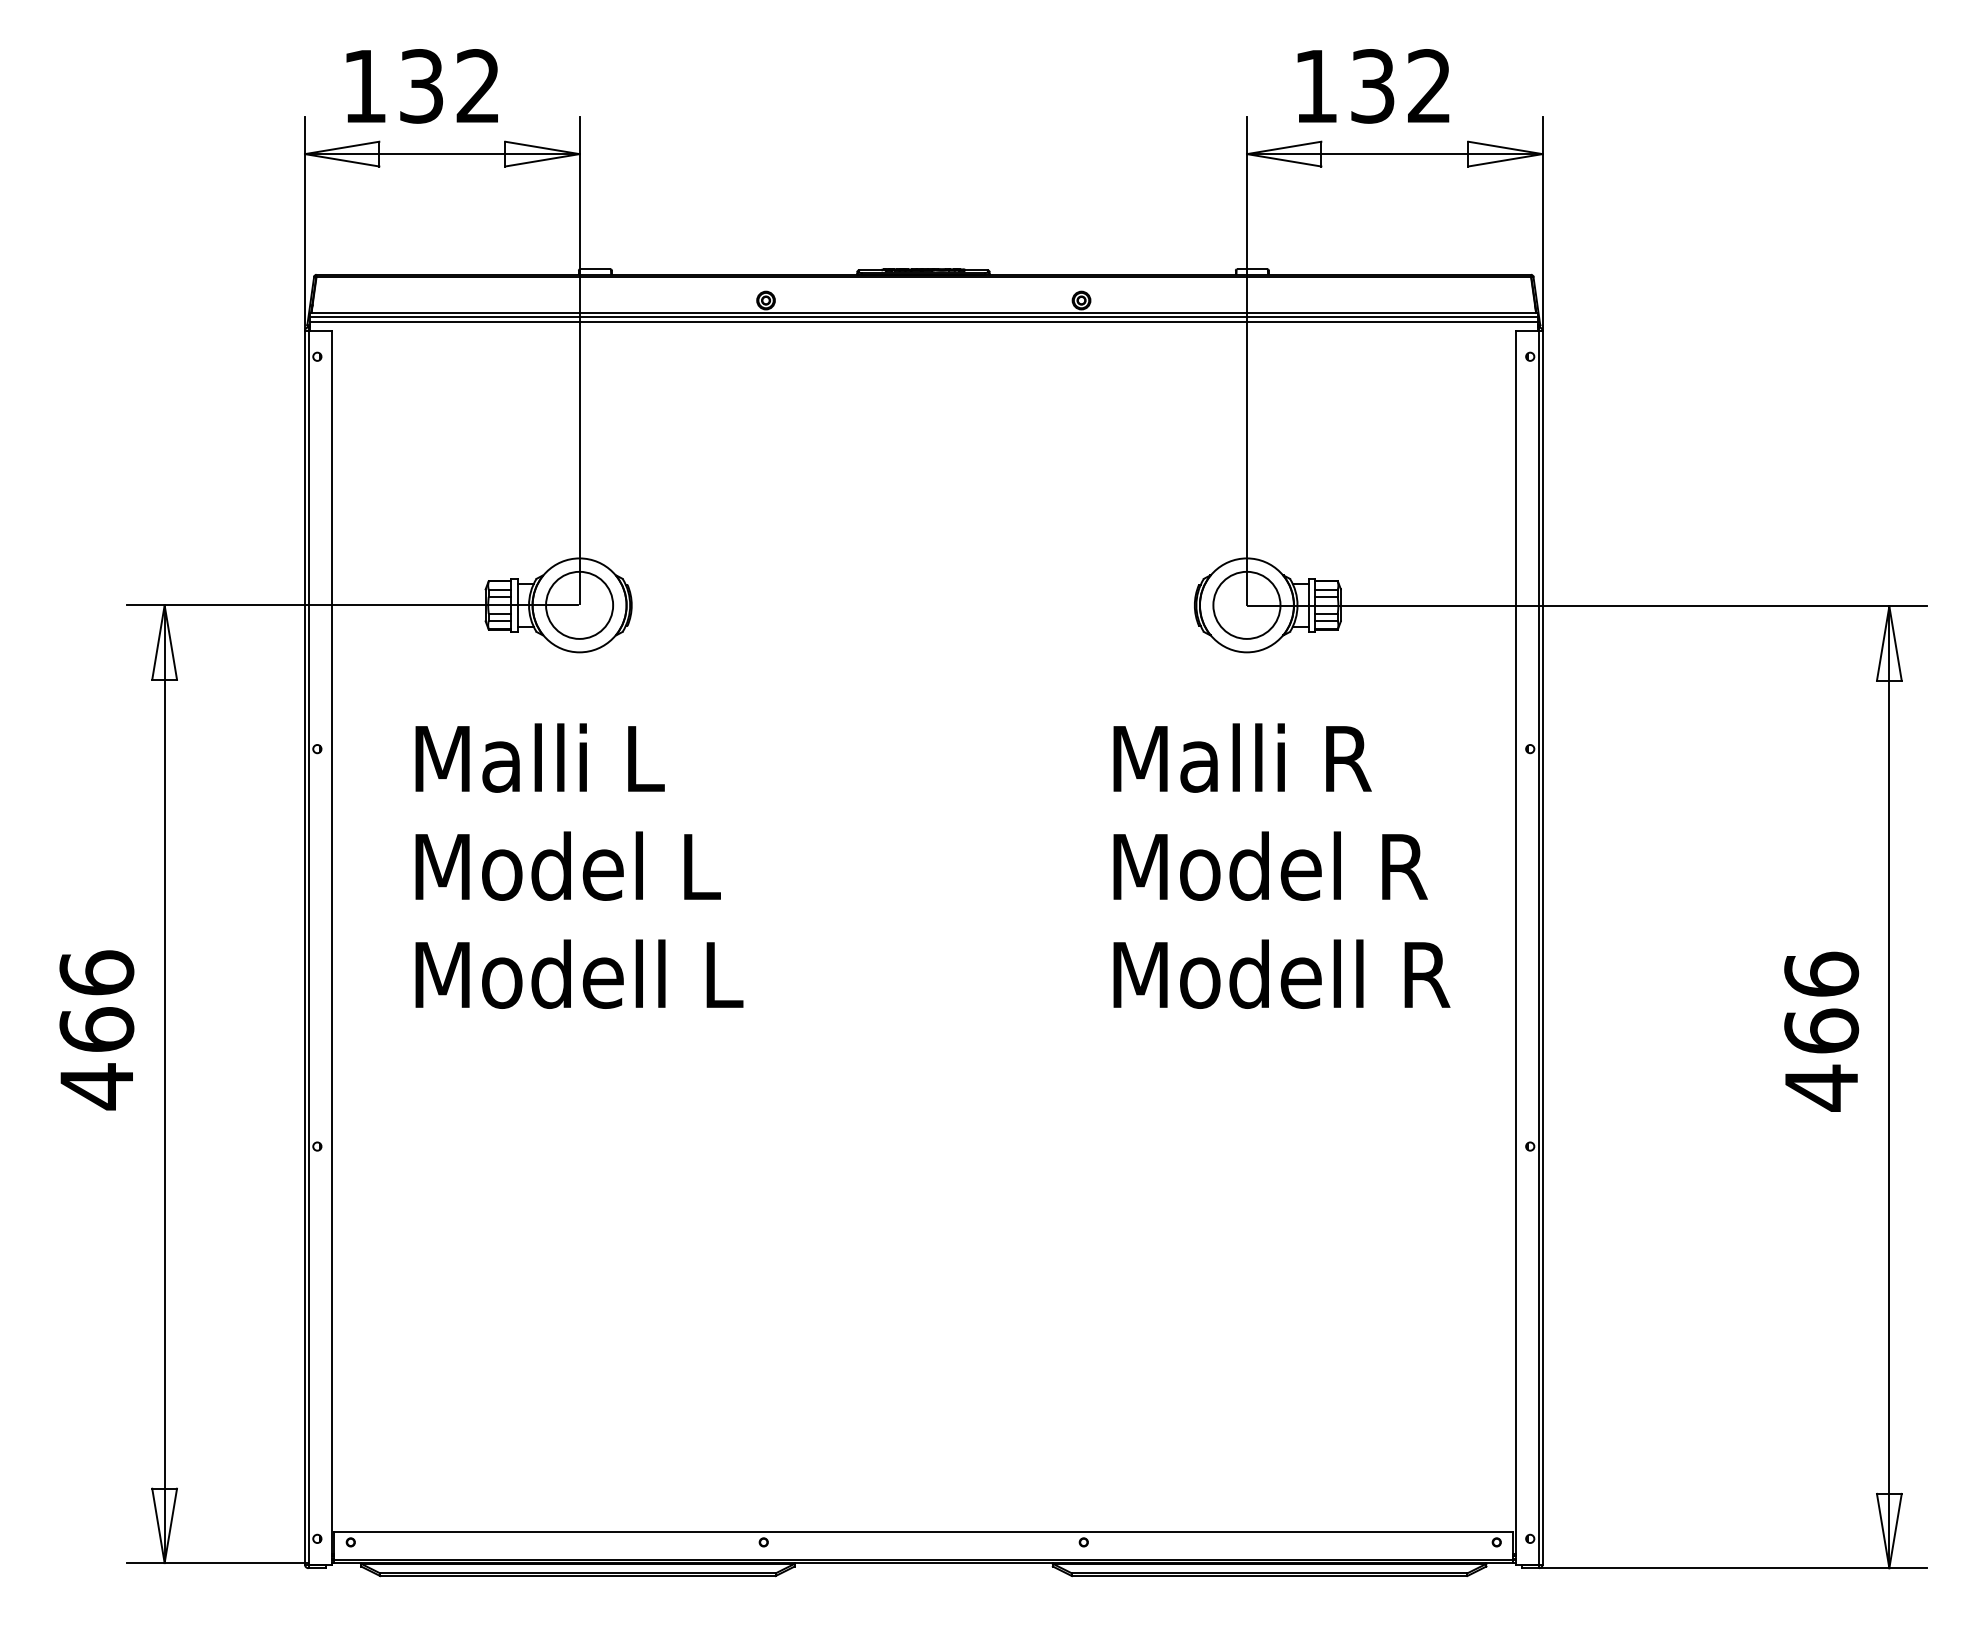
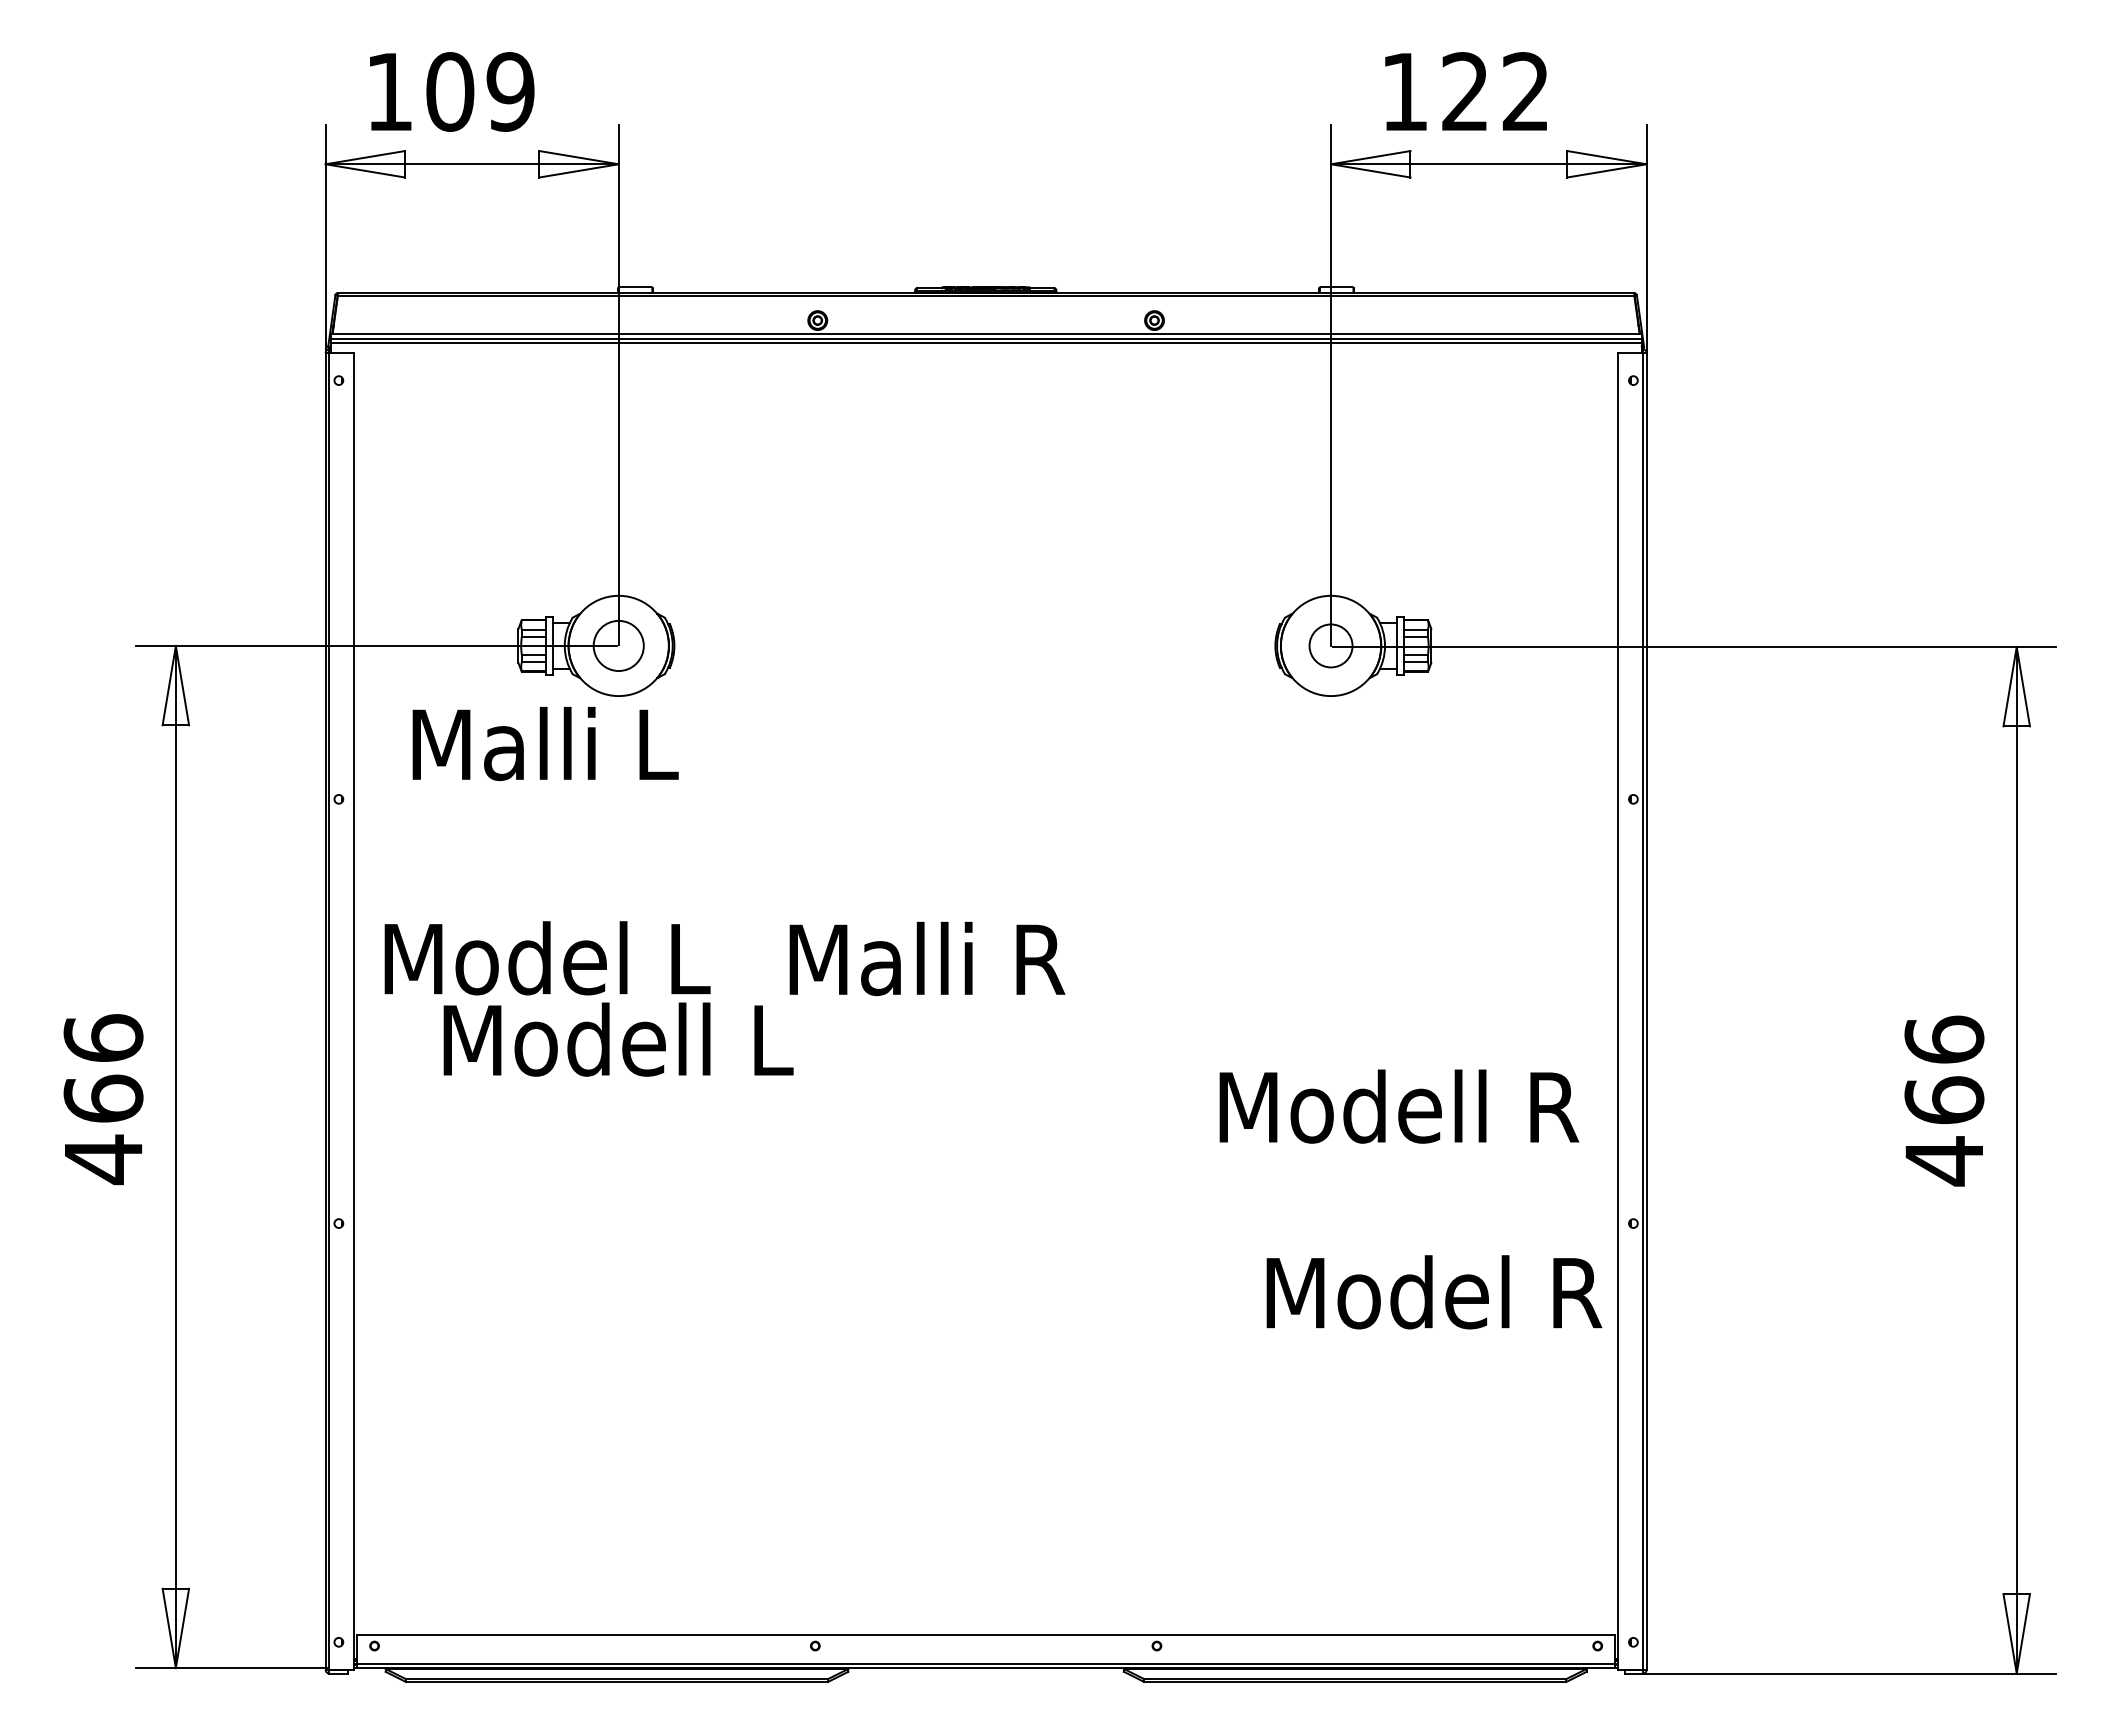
text: (450, 85) -> (480, 91), 132 -> 109
text: (1372, 85) -> (1465, 91), 132 -> 122
circle: (579, 604) -> (618, 645), size x0.7
circle: (1246, 604) -> (1330, 645), size x0.6
text: (540, 757) -> (545, 743), moved
text: (1242, 757) -> (927, 958), moved
text: (568, 866) -> (547, 958), moved
text: (1270, 866) -> (1434, 1292), moved
text: (1282, 974) -> (1399, 1106), moved

